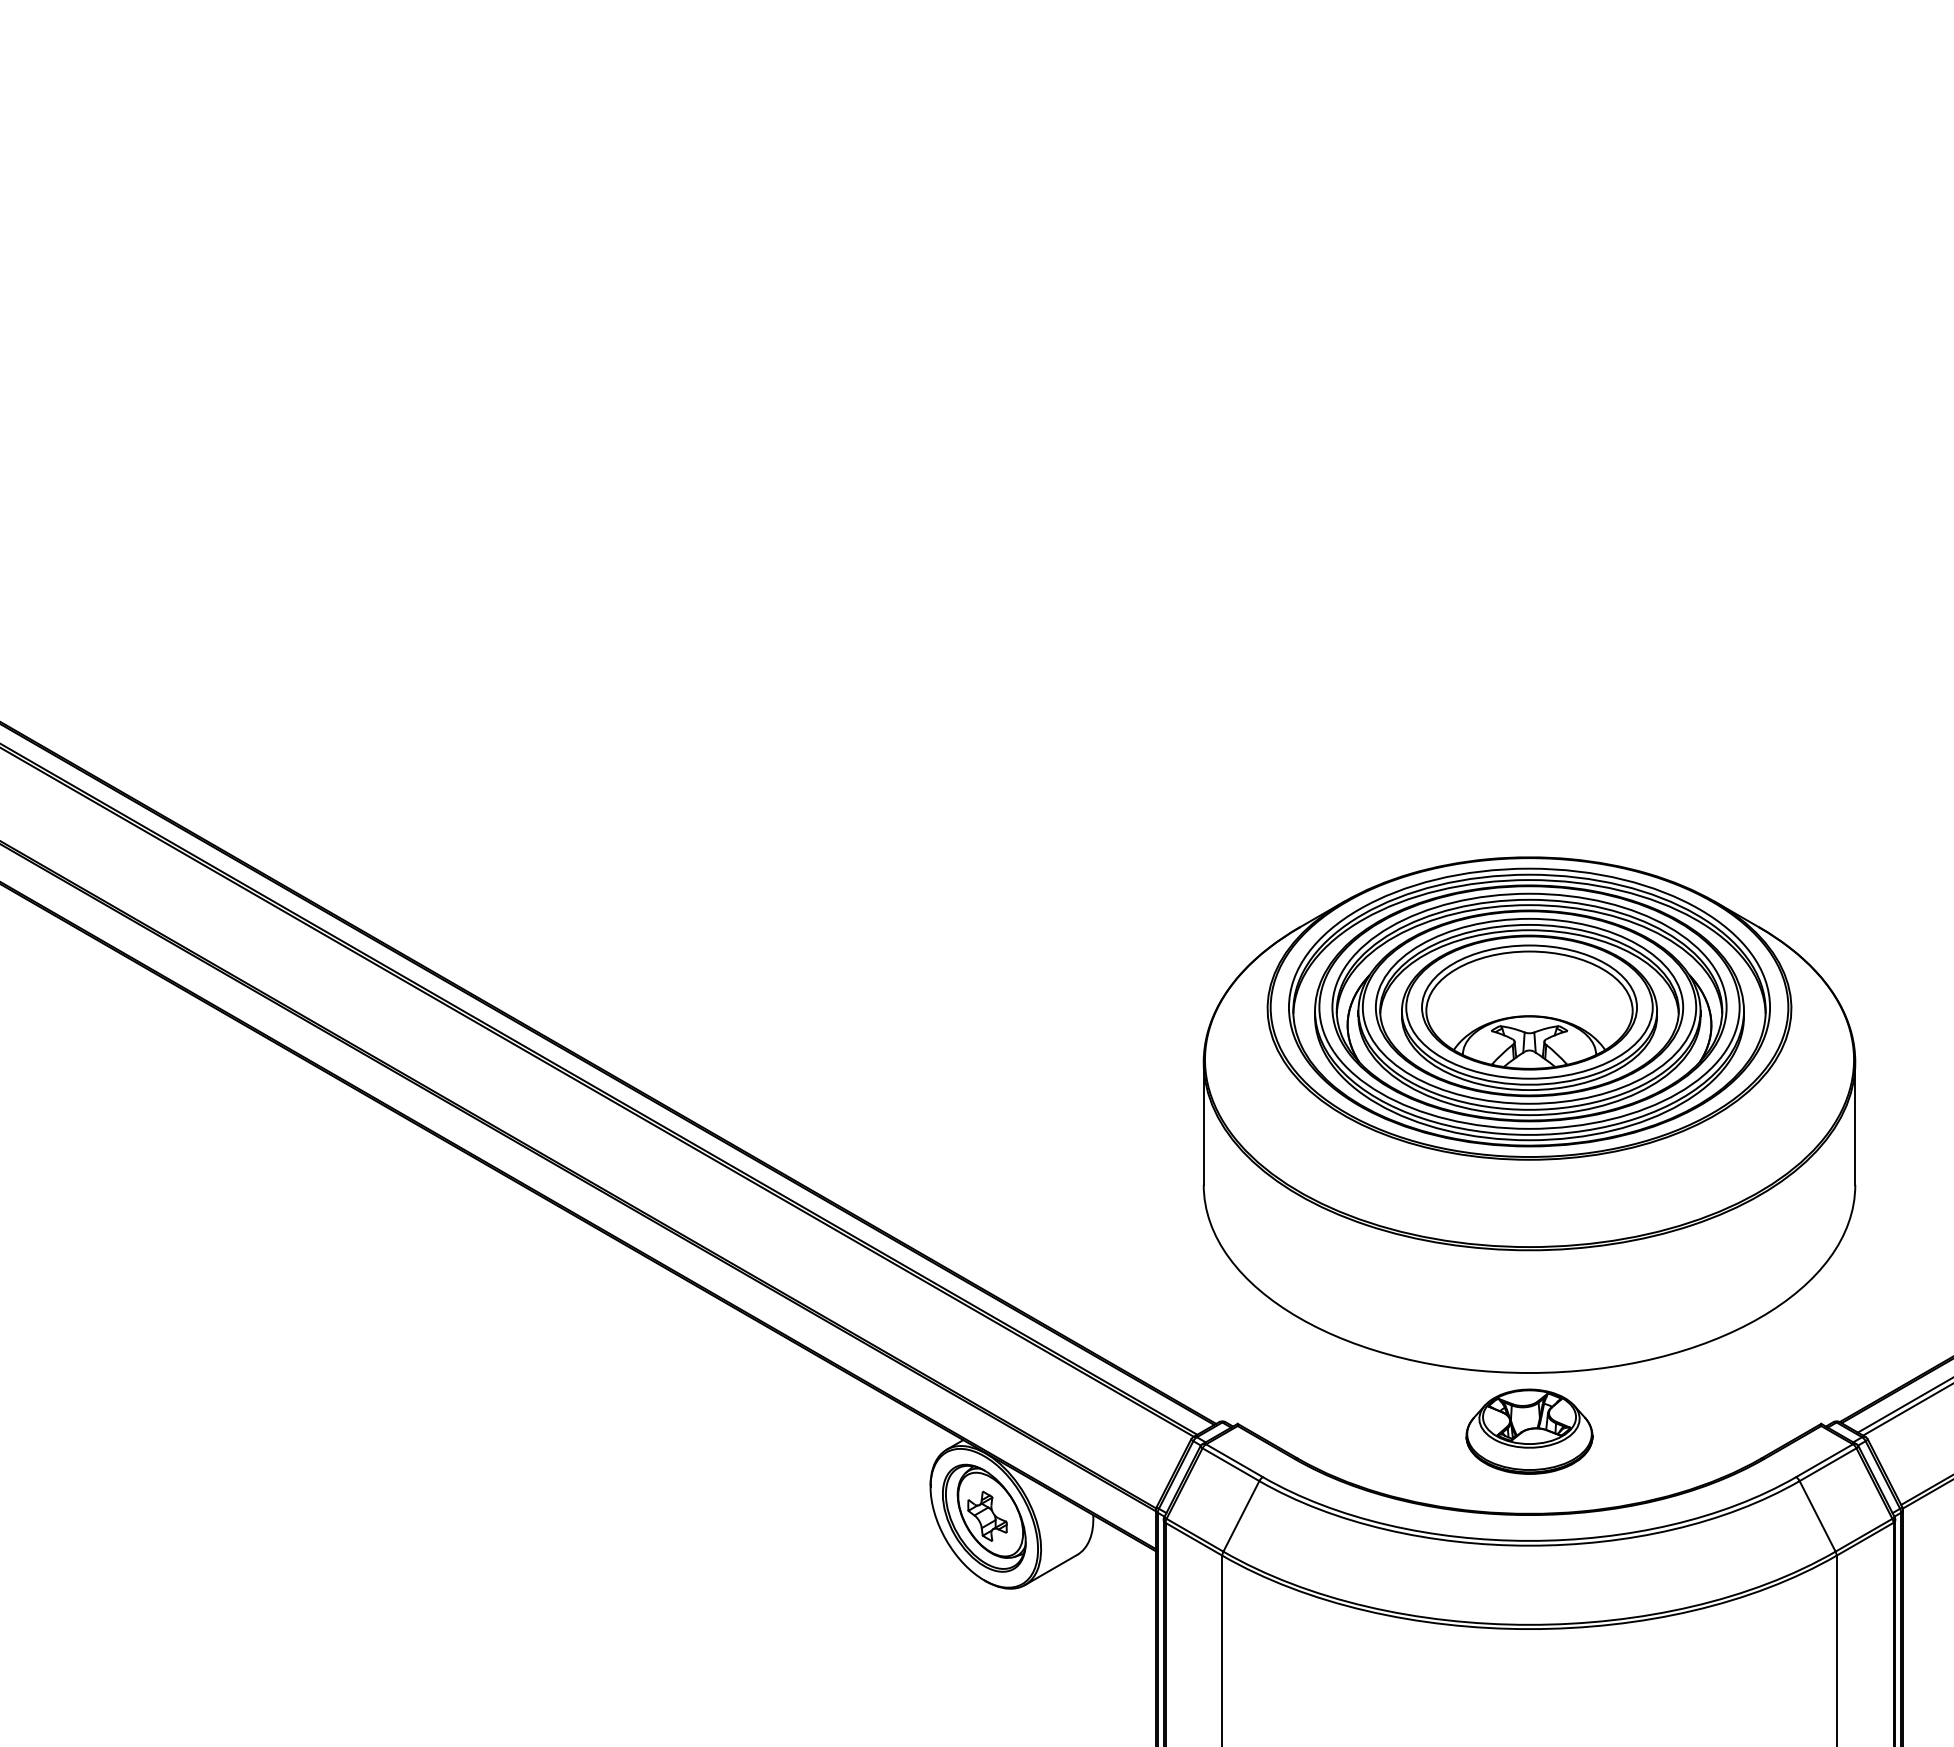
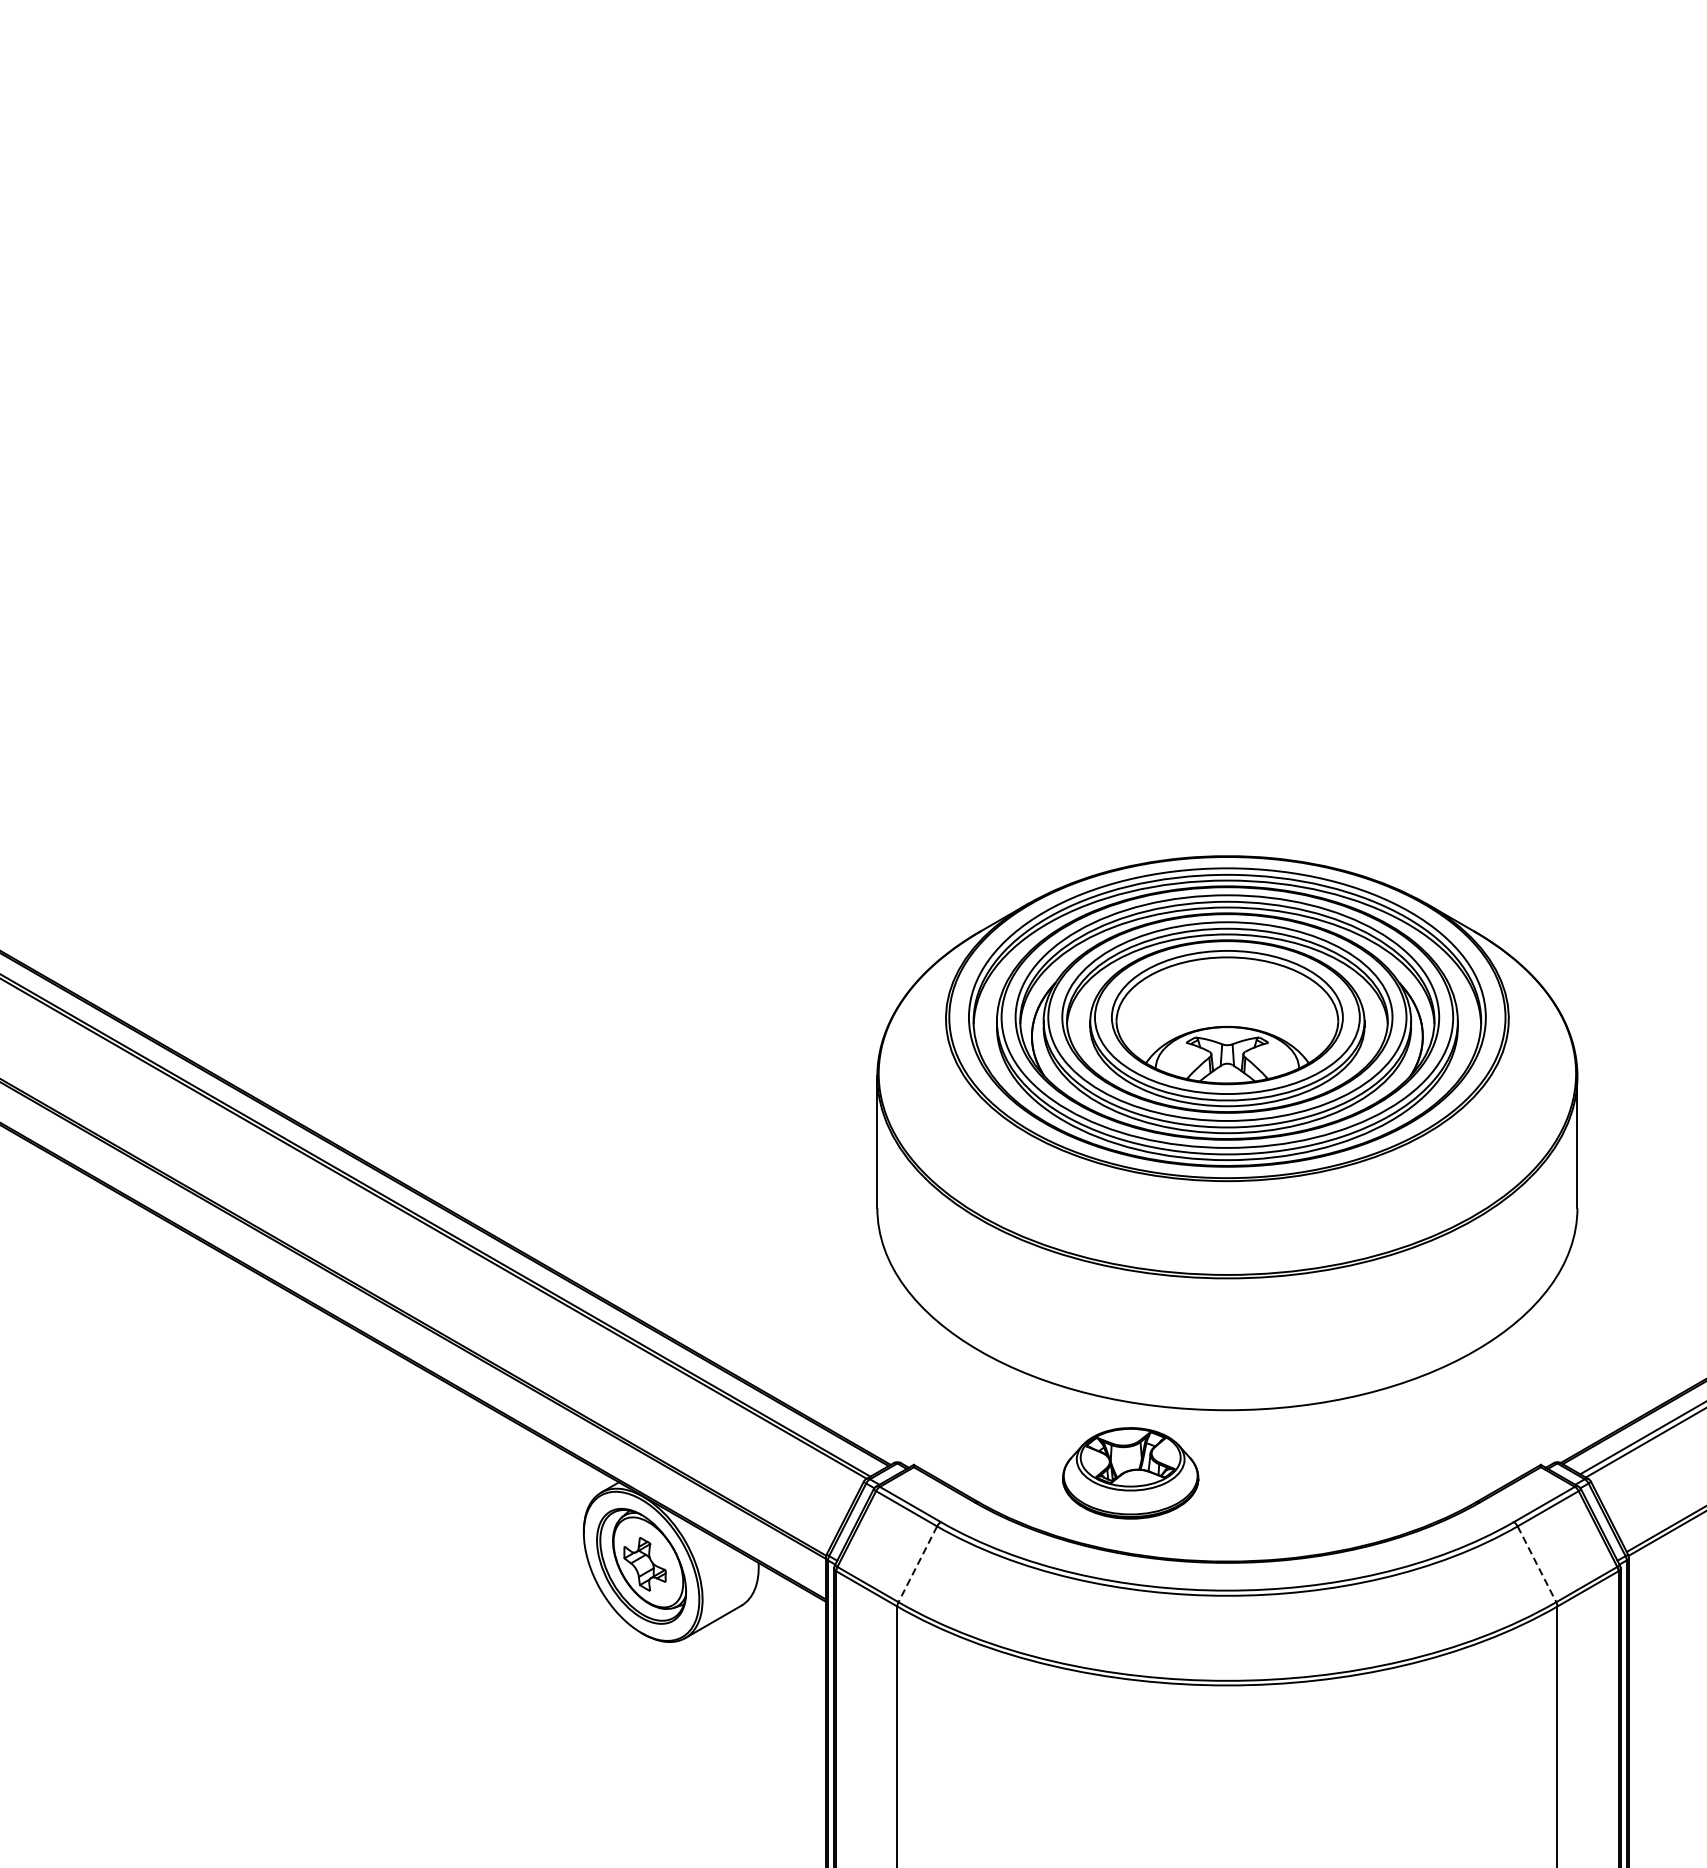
part: (1529, 1431) -> (1130, 1473), moved
line: (1241, 1516) -> (917, 1564), solid -> dashed
line: (1817, 1516) -> (1536, 1564), solid -> dashed

